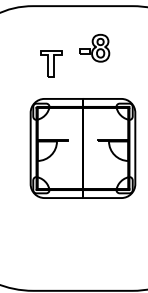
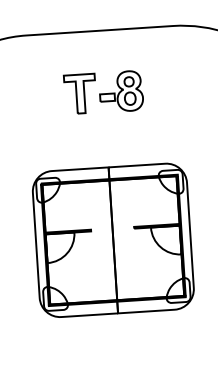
part: (51, 63) -> (80, 93), moved

